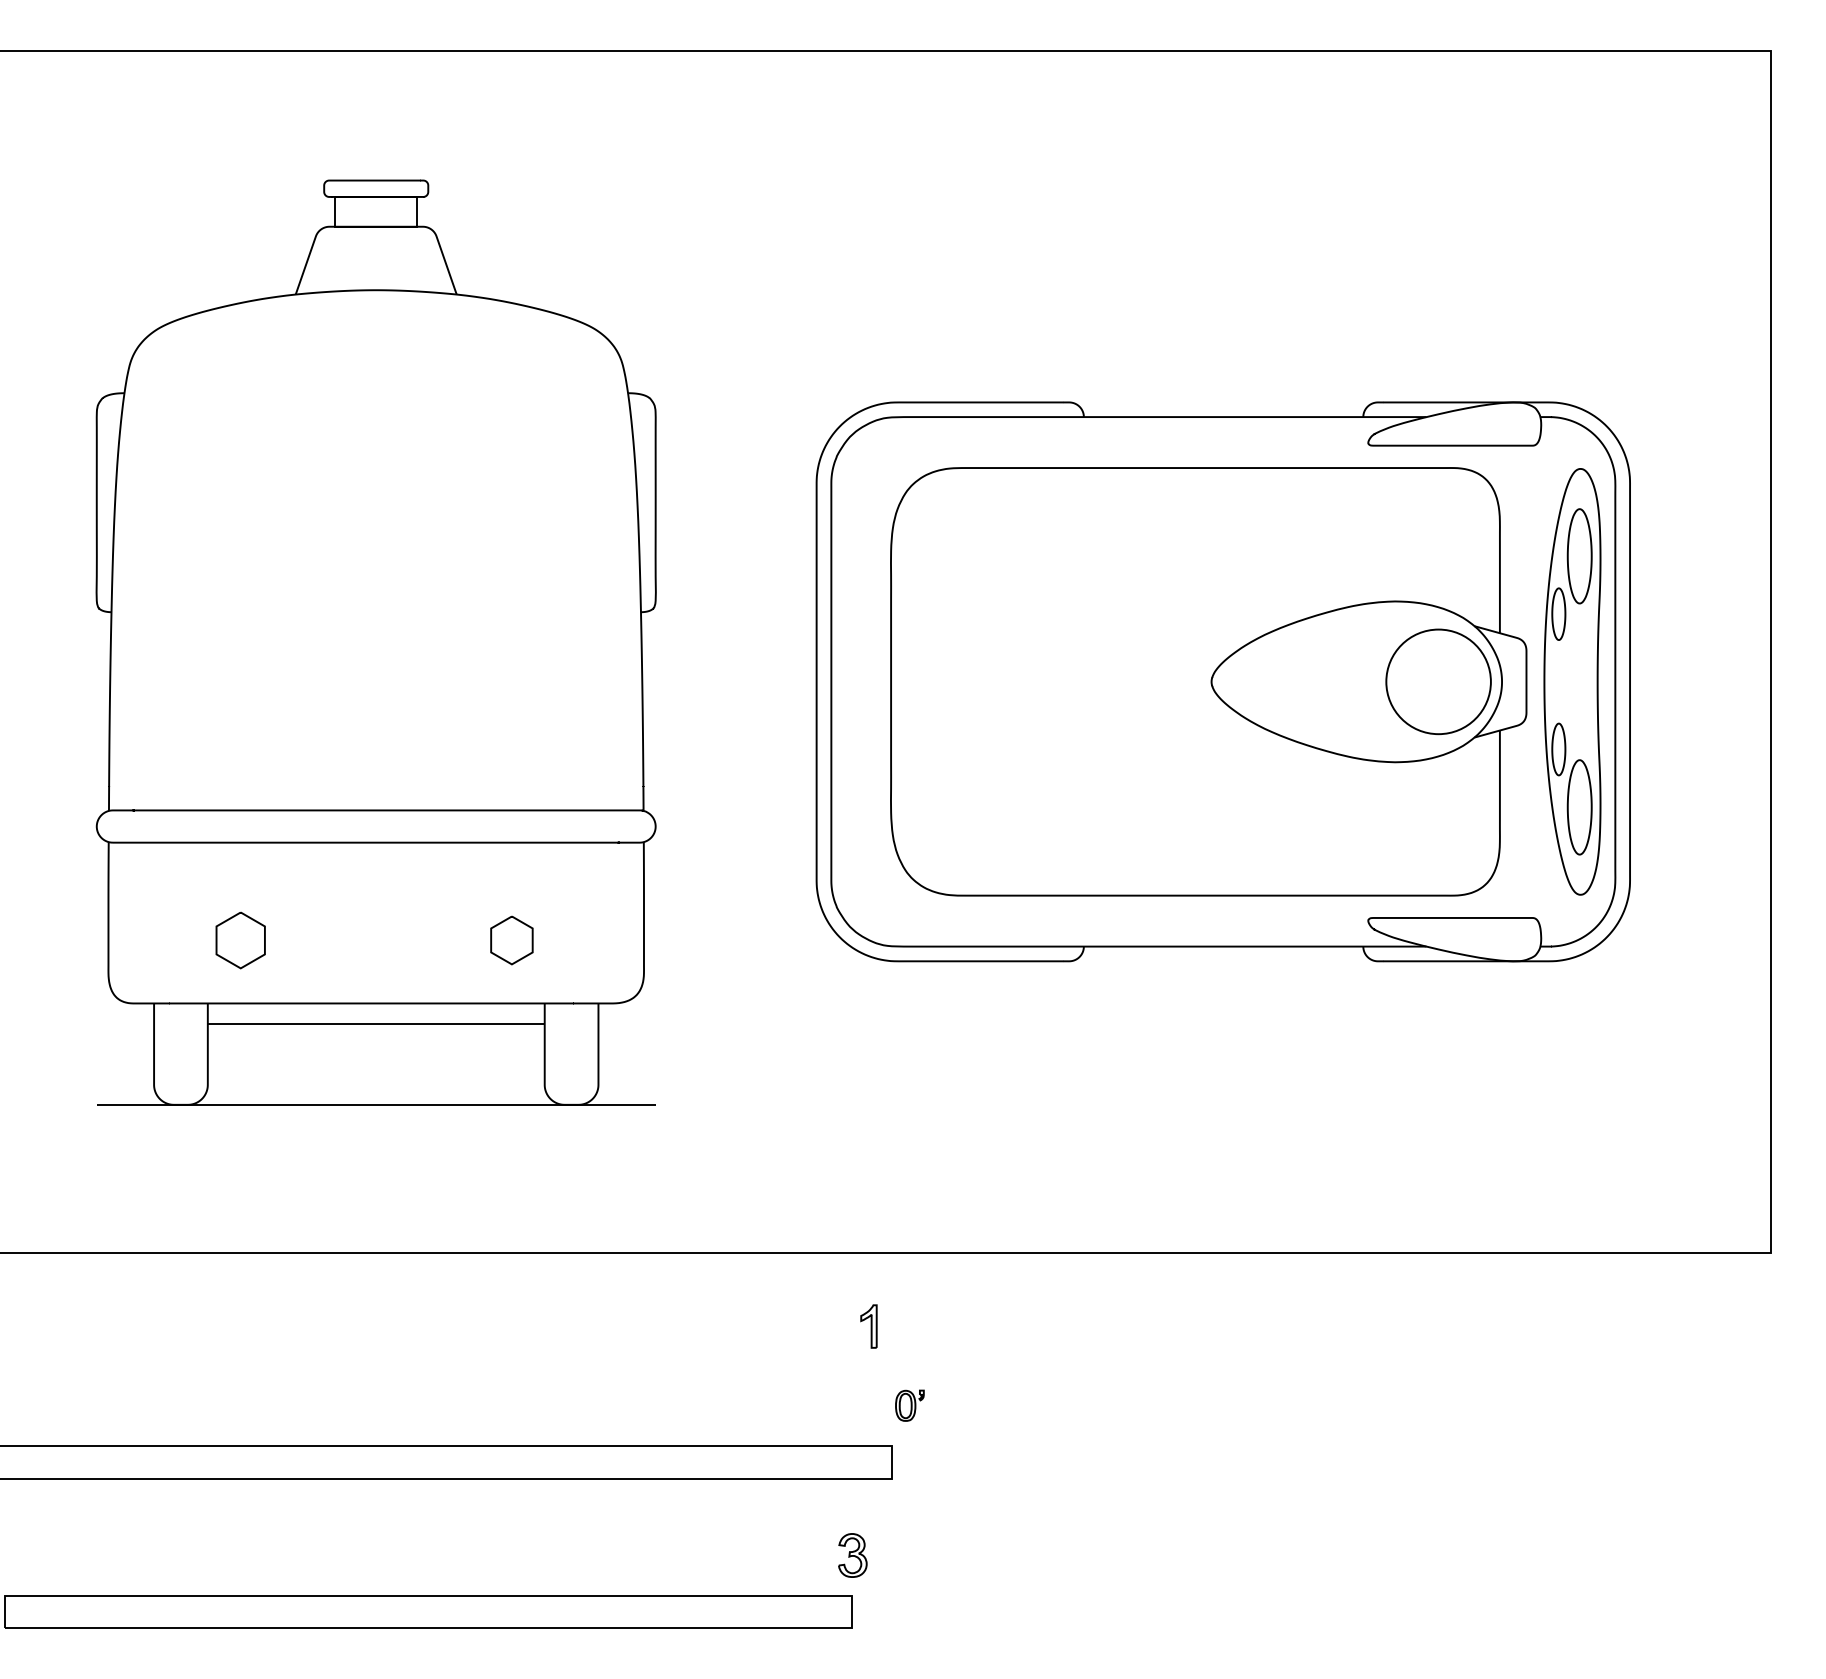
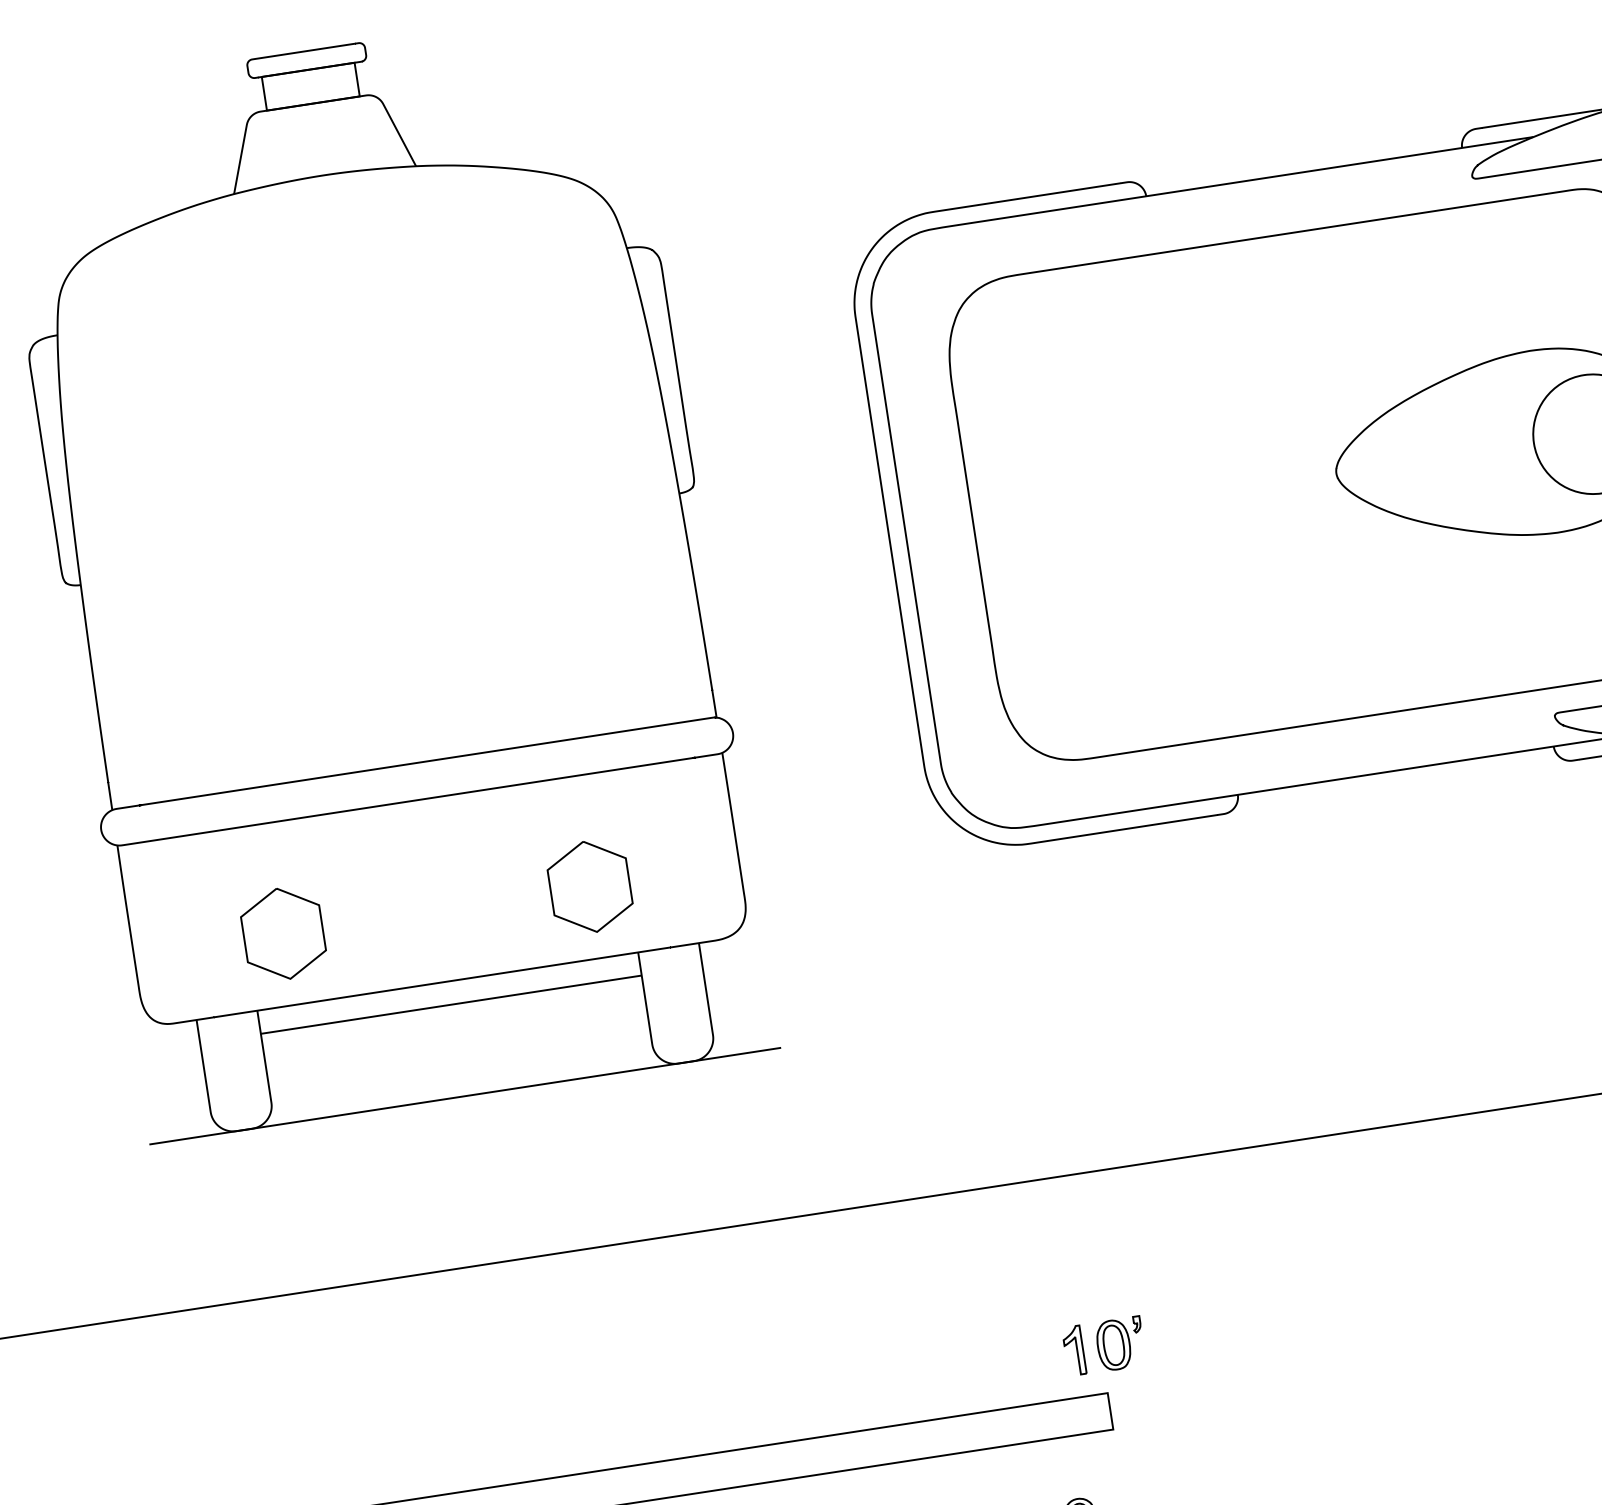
part: (240, 940) -> (283, 933), size x1.43
part: (511, 940) -> (589, 886), size x1.67
part: (868, 1326) -> (1073, 1350), moved
part: (909, 1405) -> (1120, 1343), size x1.43

